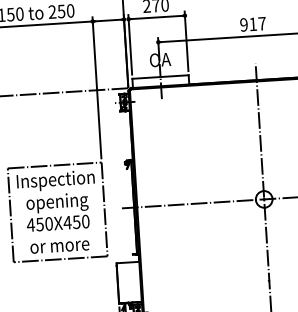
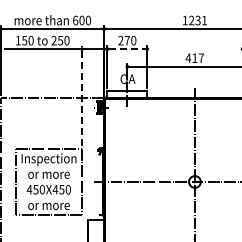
line: (157, 18) -> (127, 49), solid -> dashed
text: (244, 23) -> (188, 57), 917 -> 417
line: (97, 88) -> (82, 96), solid -> dashed
text: (56, 203) -> (48, 175), opening -> or more

